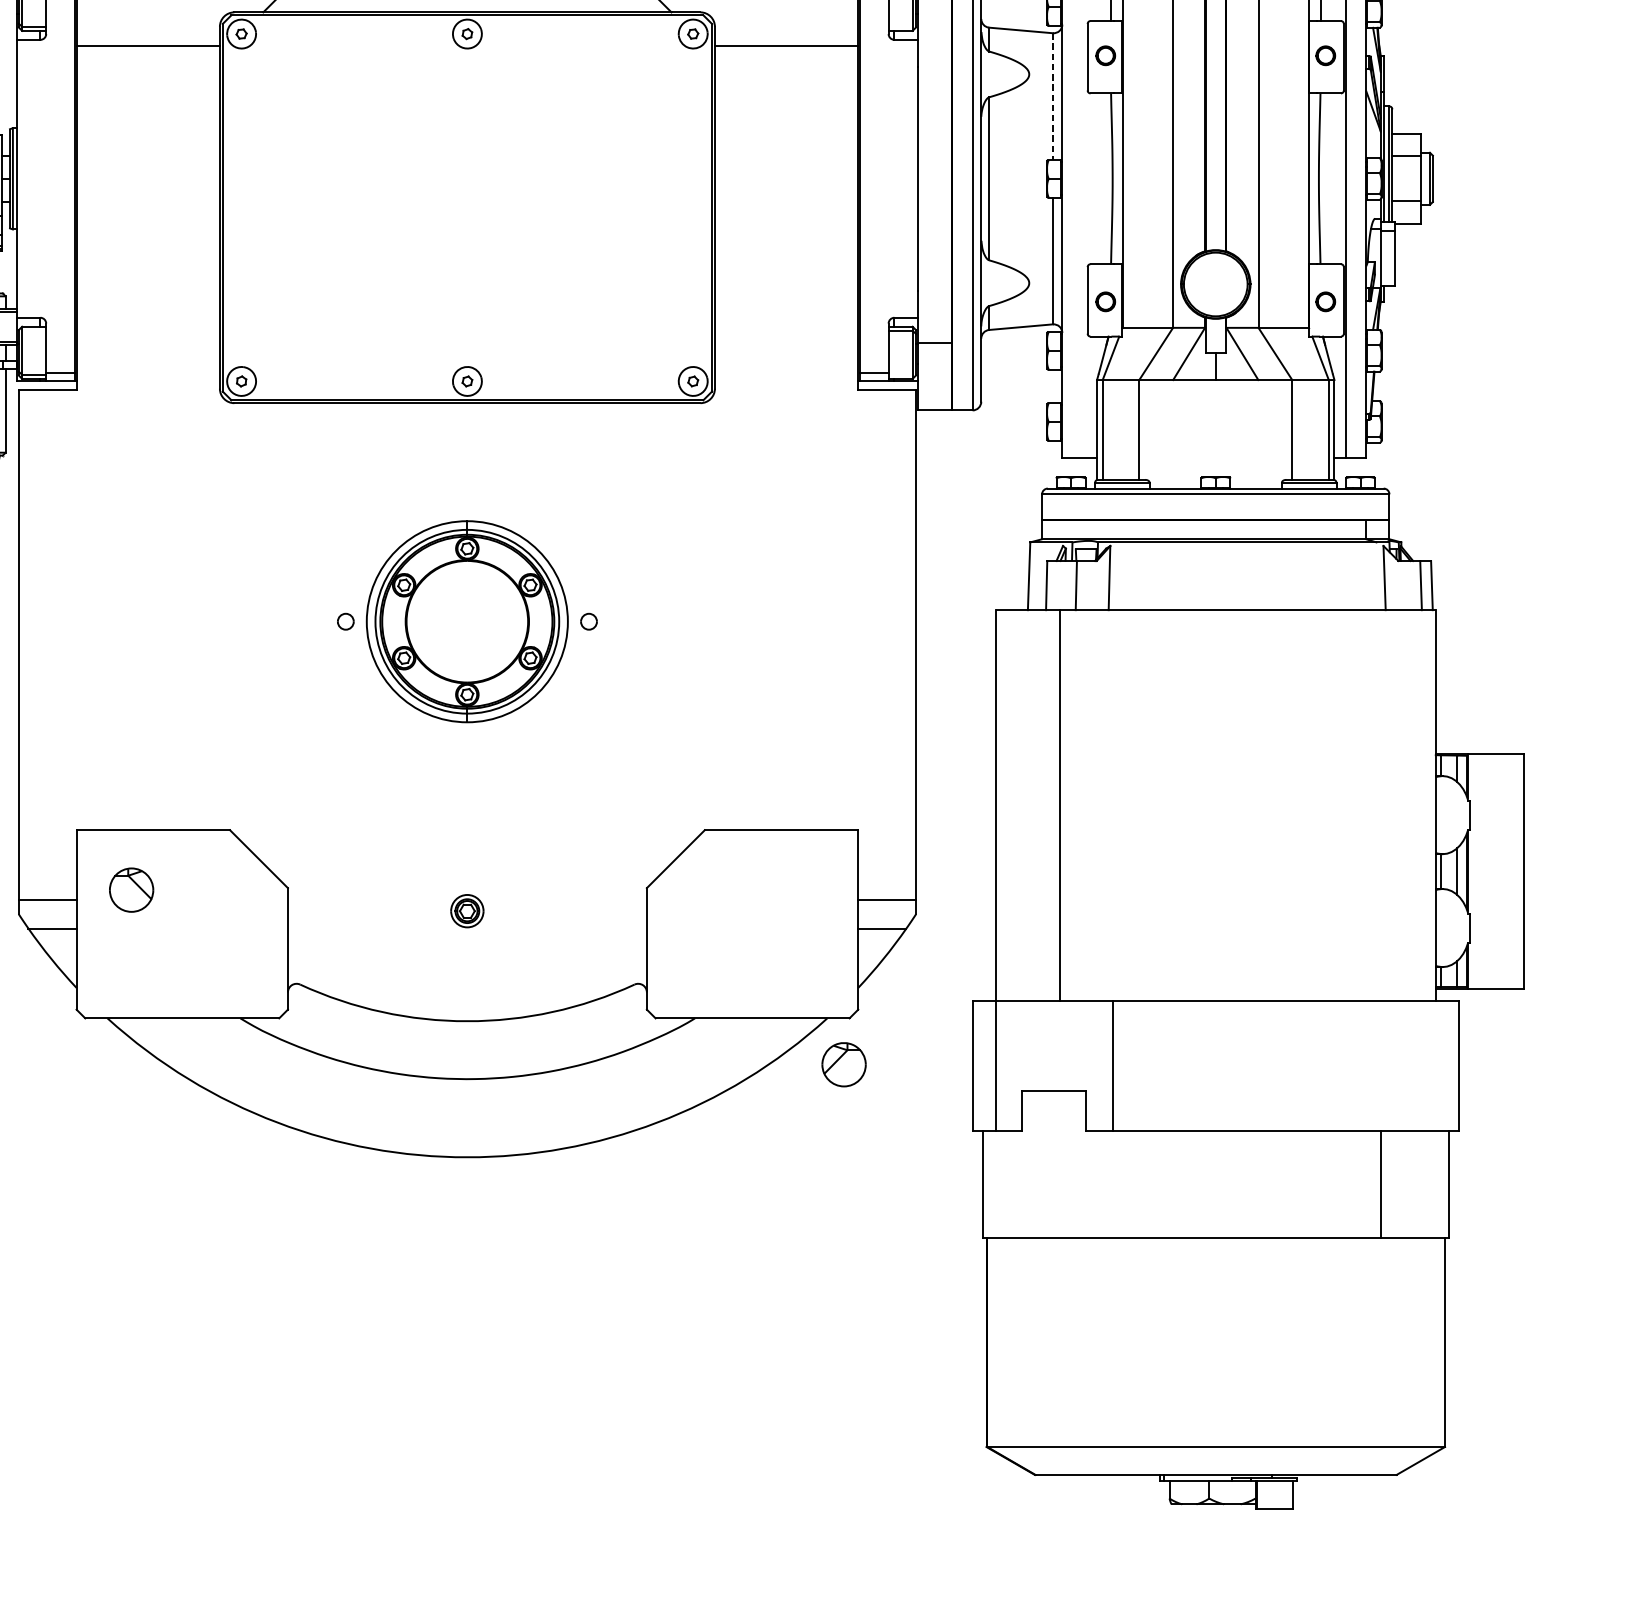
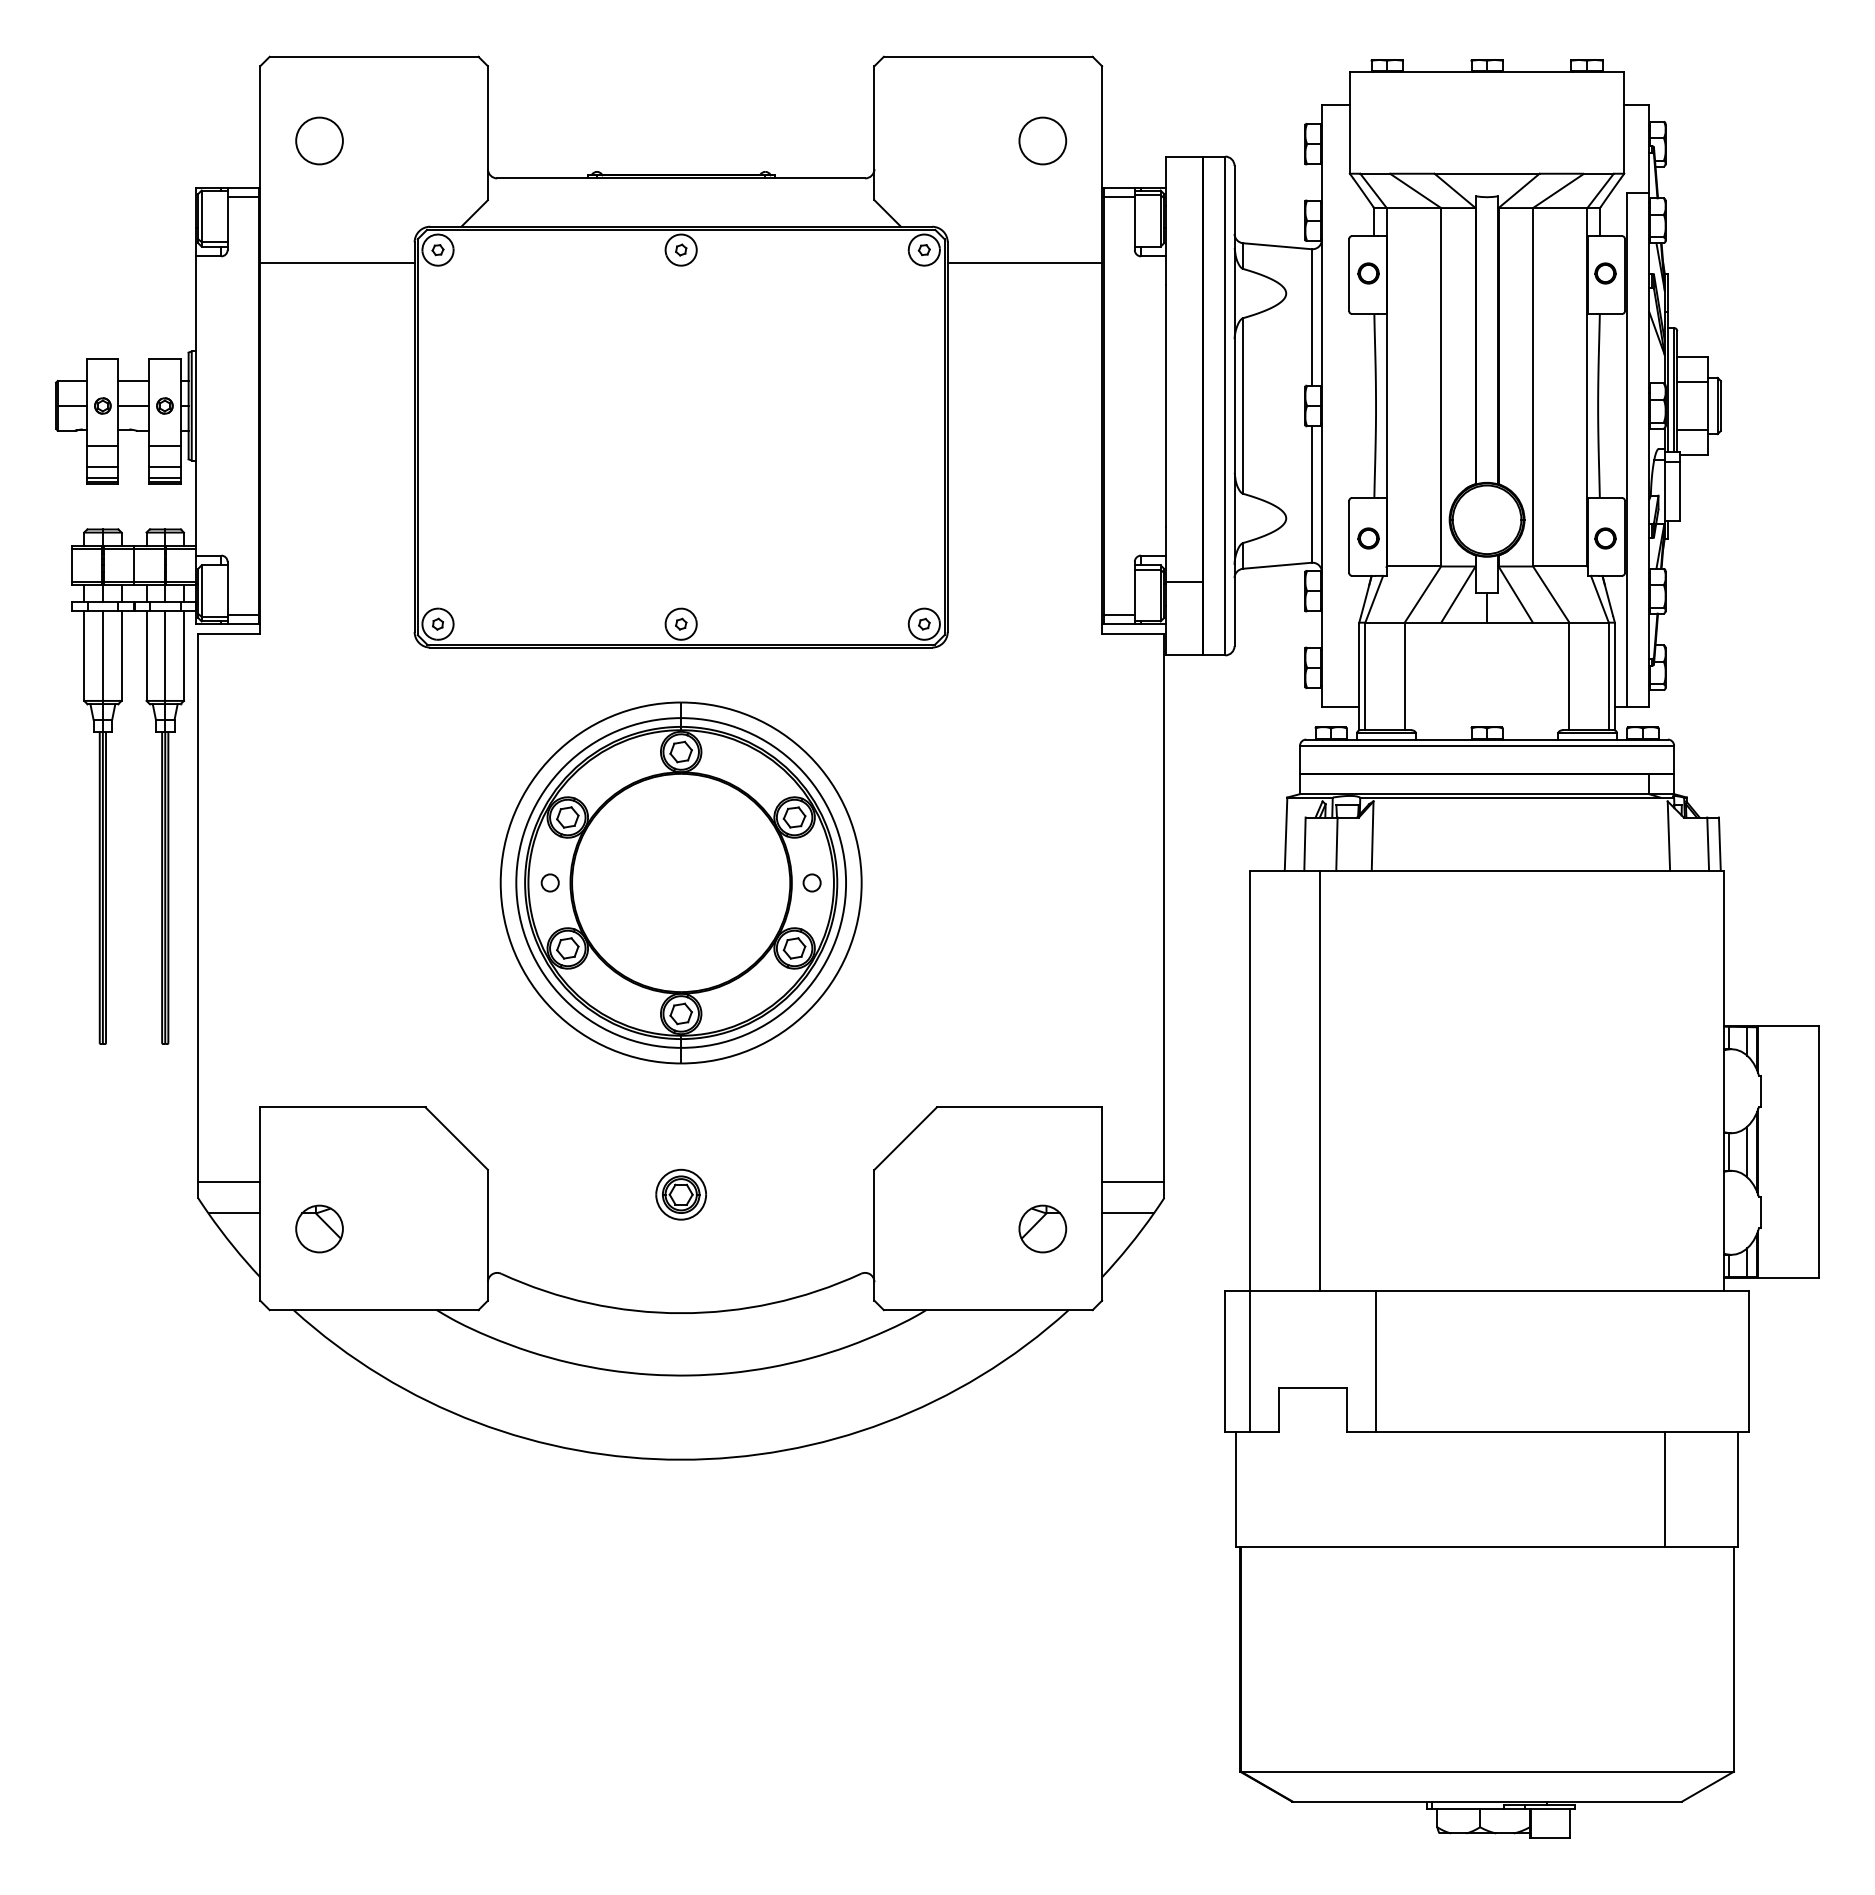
line: (1052, 96) -> (1311, 317), dashed -> solid
part: (466, 621) -> (680, 882), size x1.67
part: (131, 889) -> (319, 1228), moved
part: (466, 911) -> (680, 1194), size x1.43
part: (843, 1064) -> (1042, 1228), moved

